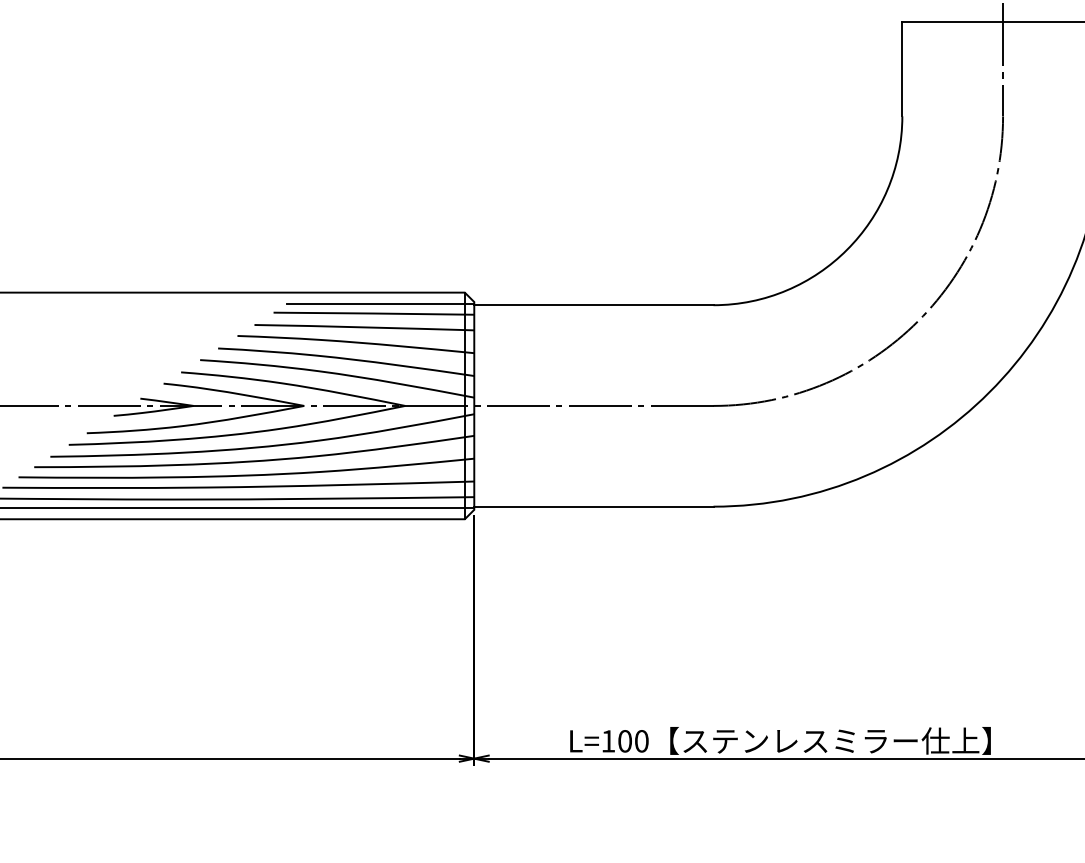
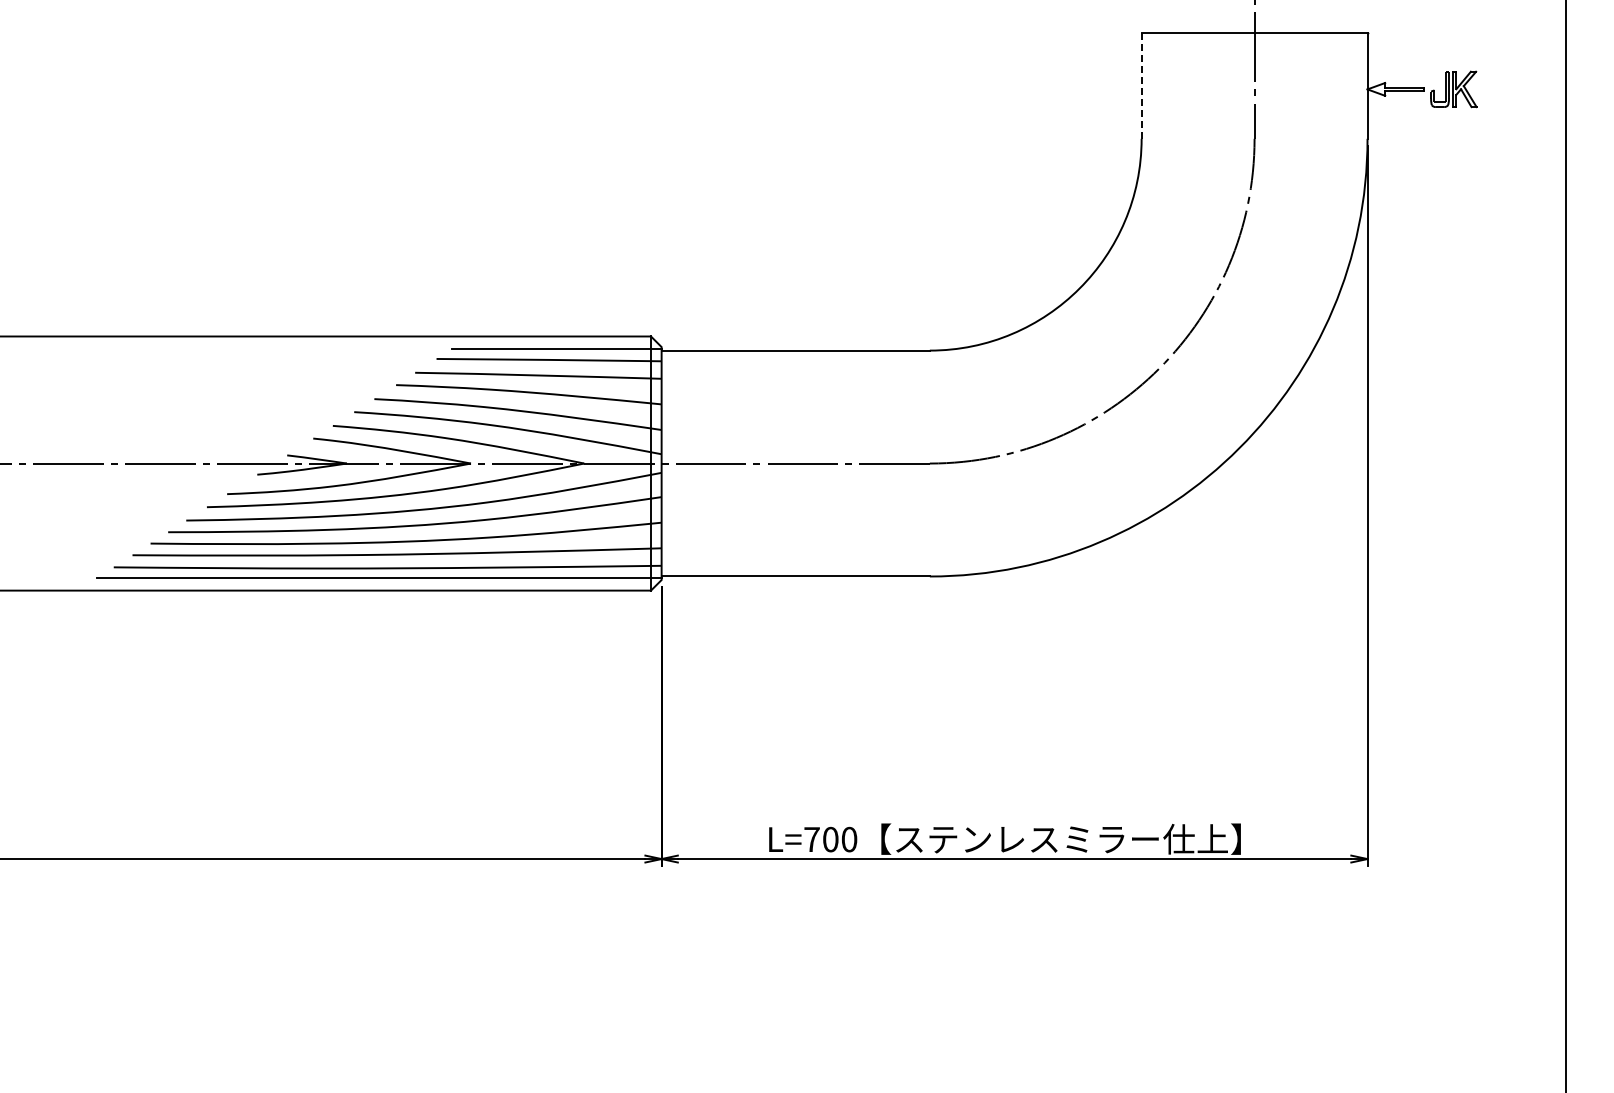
line: (902, 68) -> (1141, 85), solid -> dashed
text: (607, 741) -> (811, 839), L=100 -> L=700

